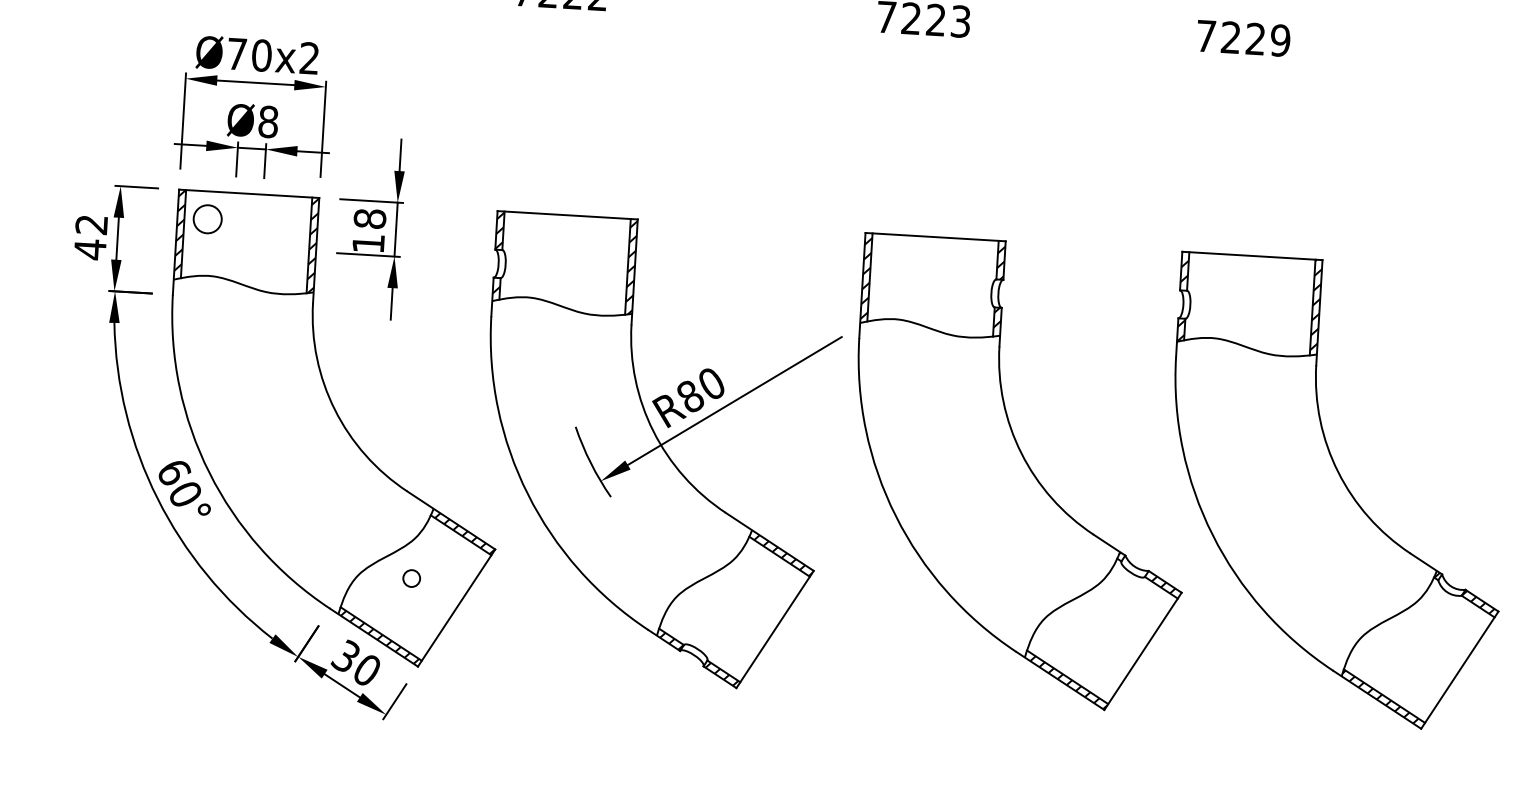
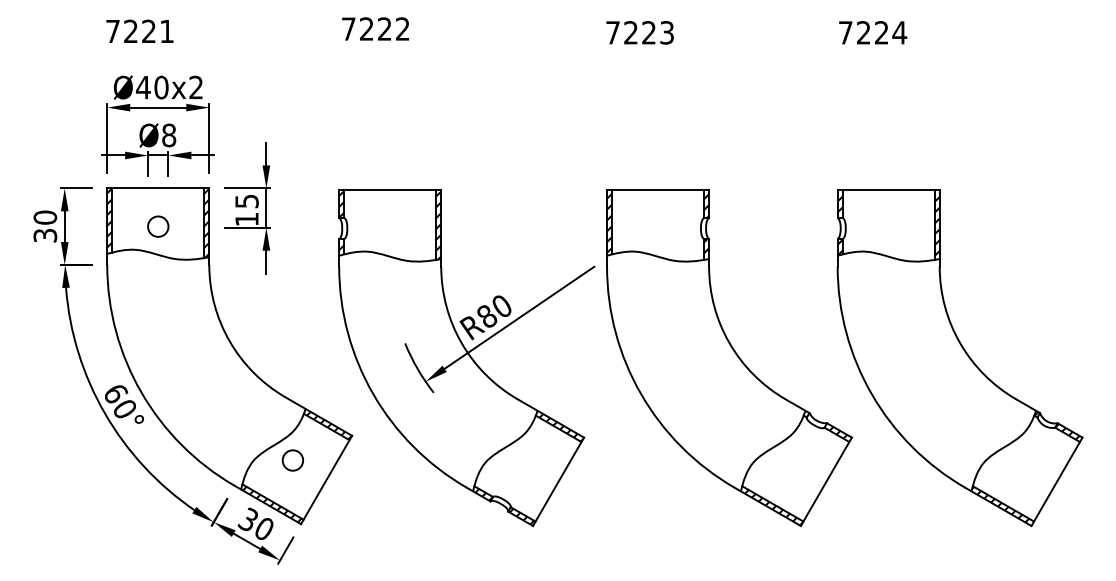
text: (1280, 40) -> (899, 32), 7229 -> 7224
text: (237, 53) -> (143, 87), Ø70x2 -> Ø40x2
text: (369, 218) -> (246, 201), 18 -> 15
circle: (208, 219) -> (158, 226), moved
text: (91, 236) -> (45, 226), 42 -> 30
circle: (411, 578) -> (292, 460), size x1.67

